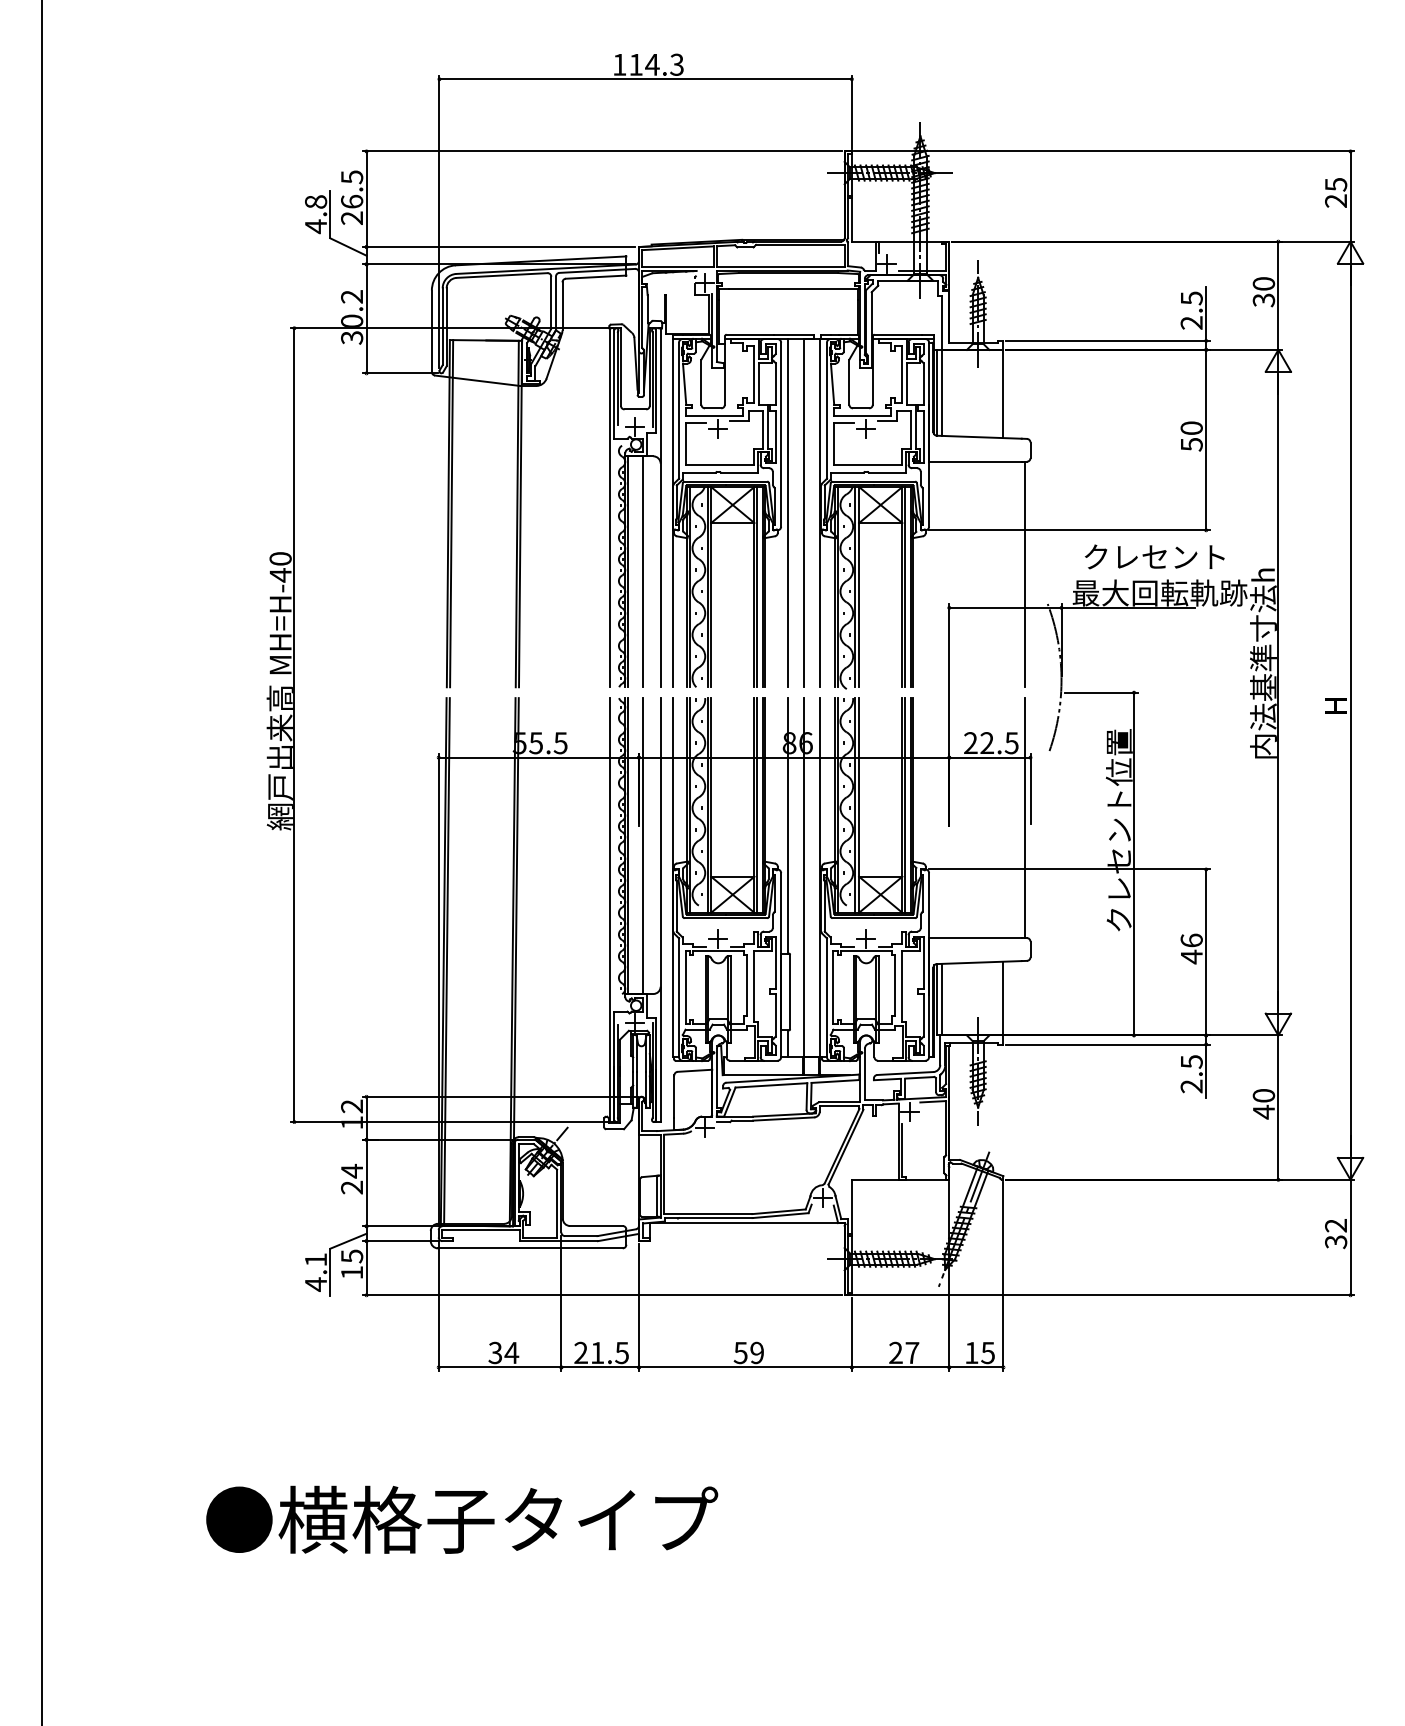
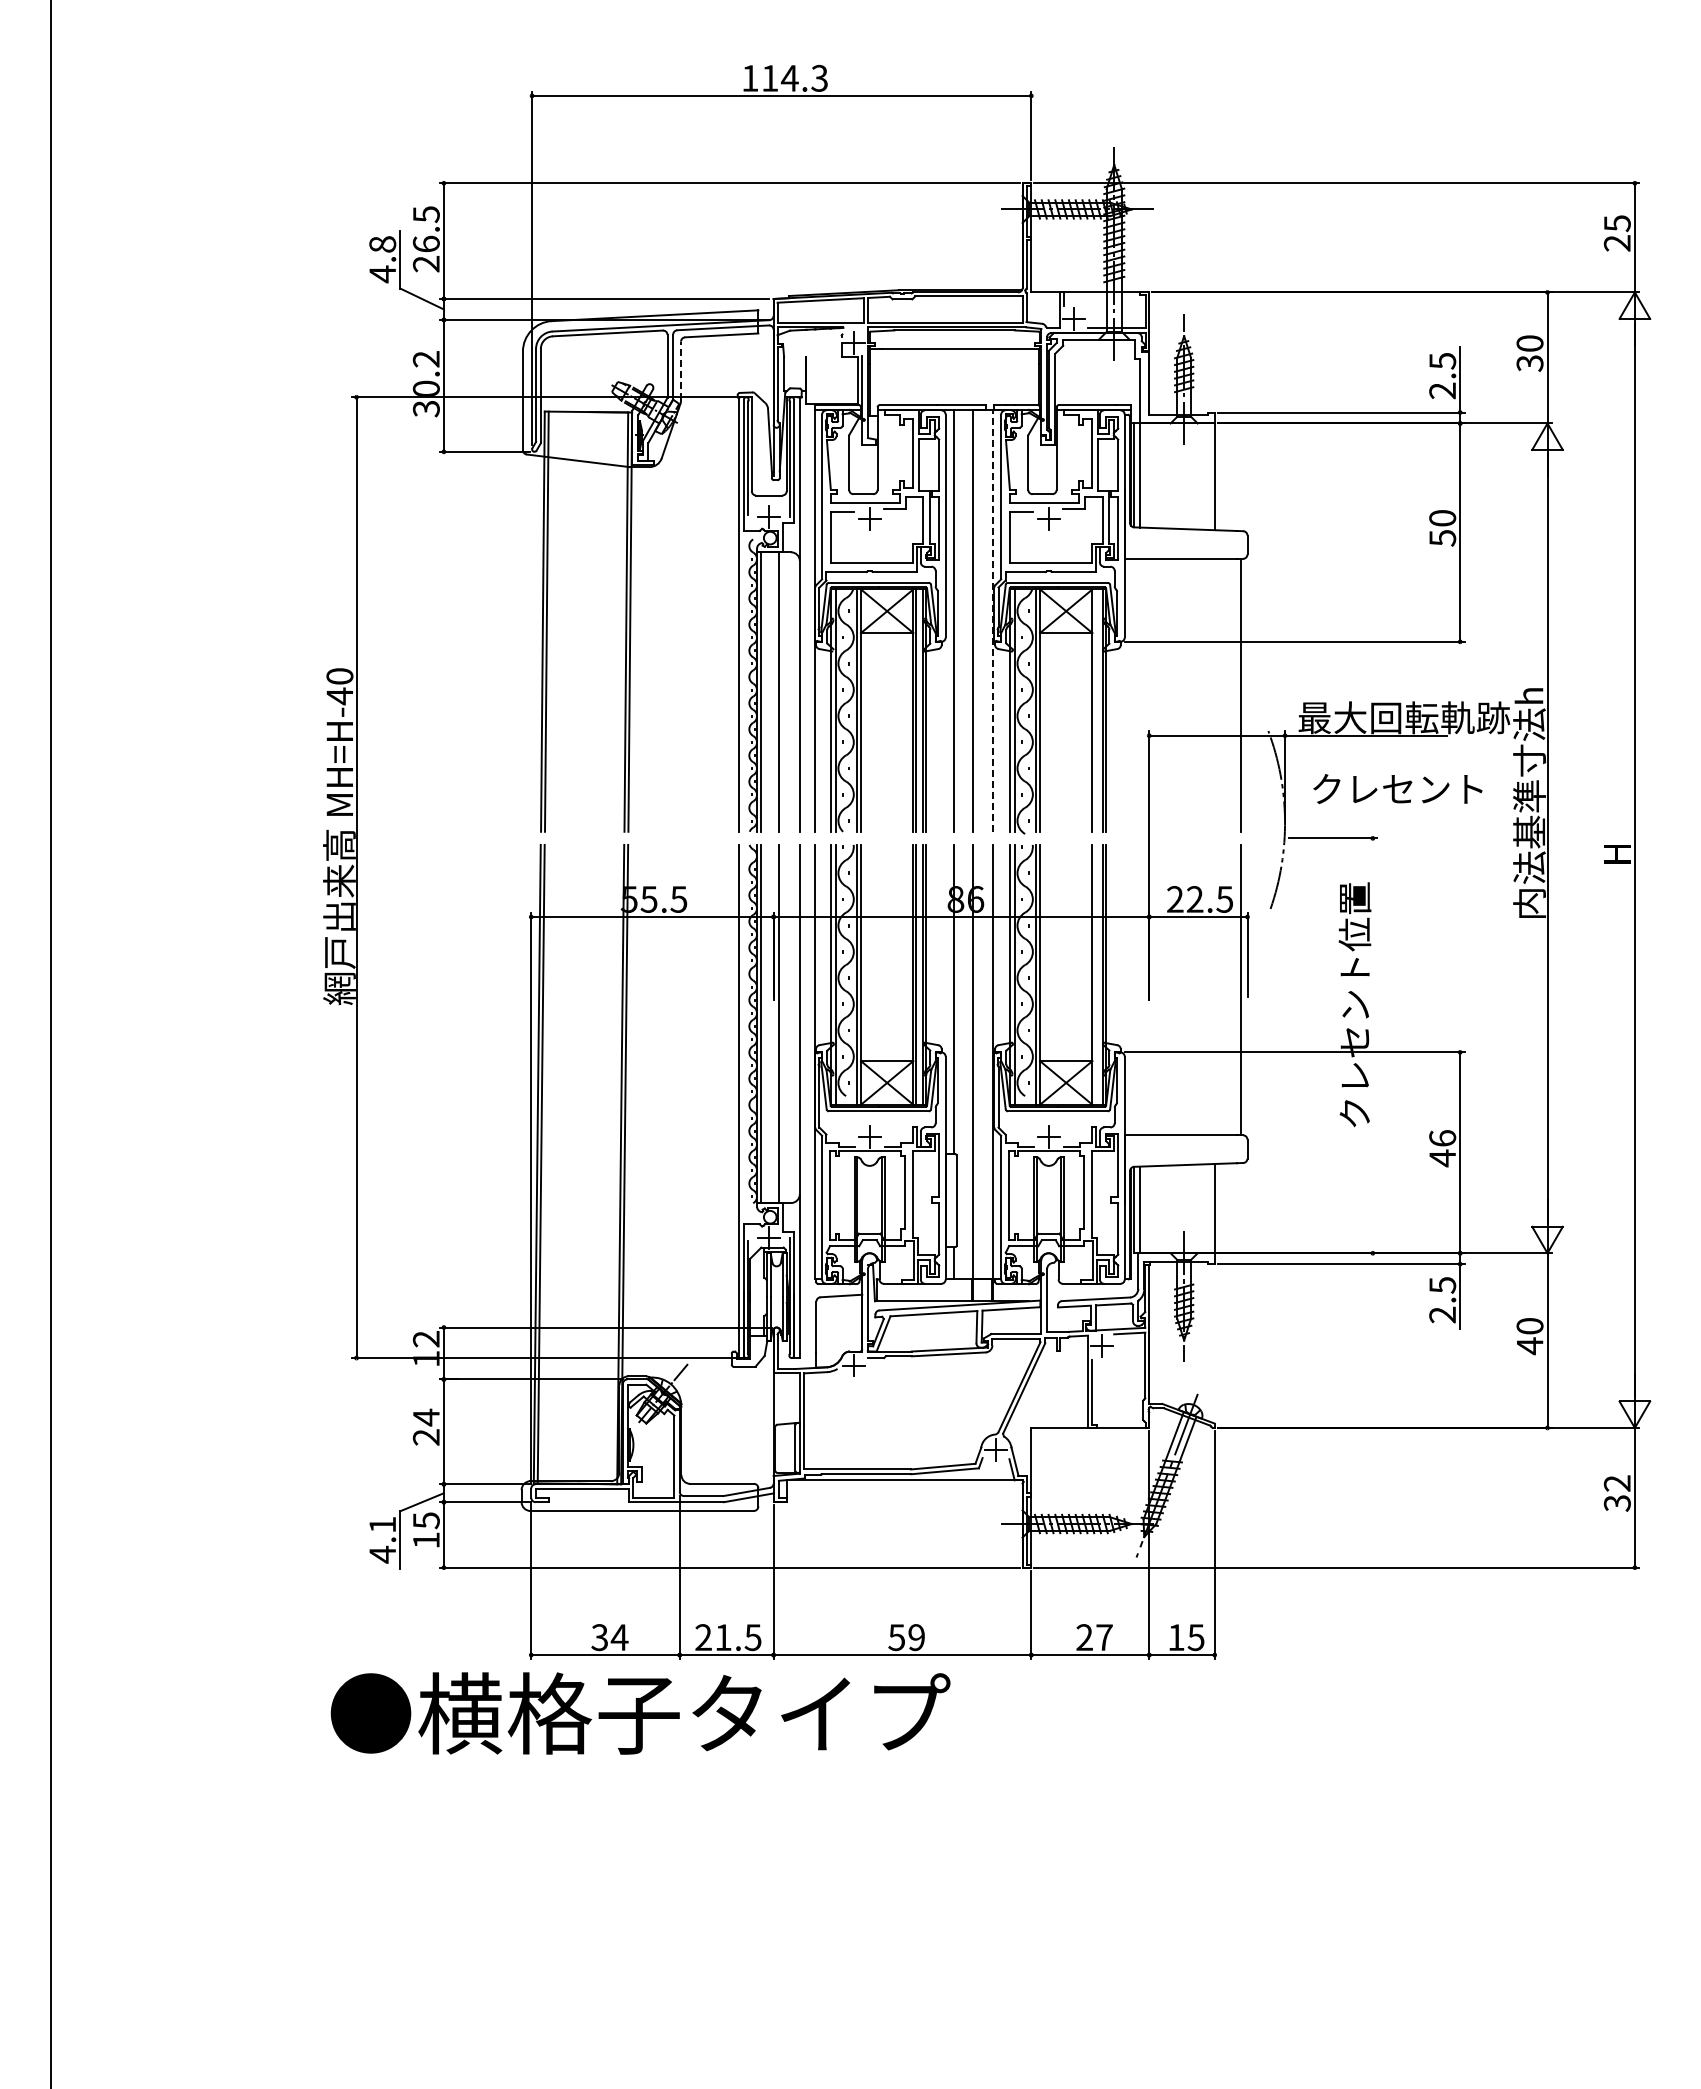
line: (562, 306) -> (681, 370), solid -> dashed
line: (819, 513) -> (992, 621), solid -> dashed
text: (1154, 556) -> (1397, 788), moved
line: (904, 587) -> (1095, 710), removed
line: (904, 805) -> (1095, 974), removed
line: (1133, 863) -> (1372, 1045), removed
text: (462, 1519) -> (640, 1713), moved

